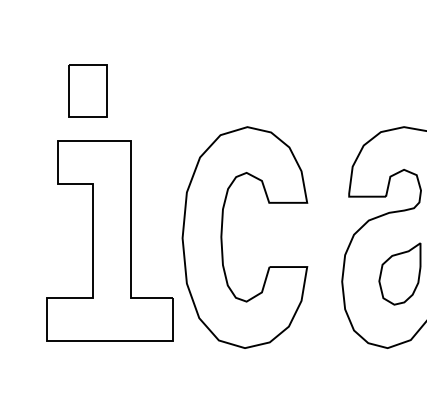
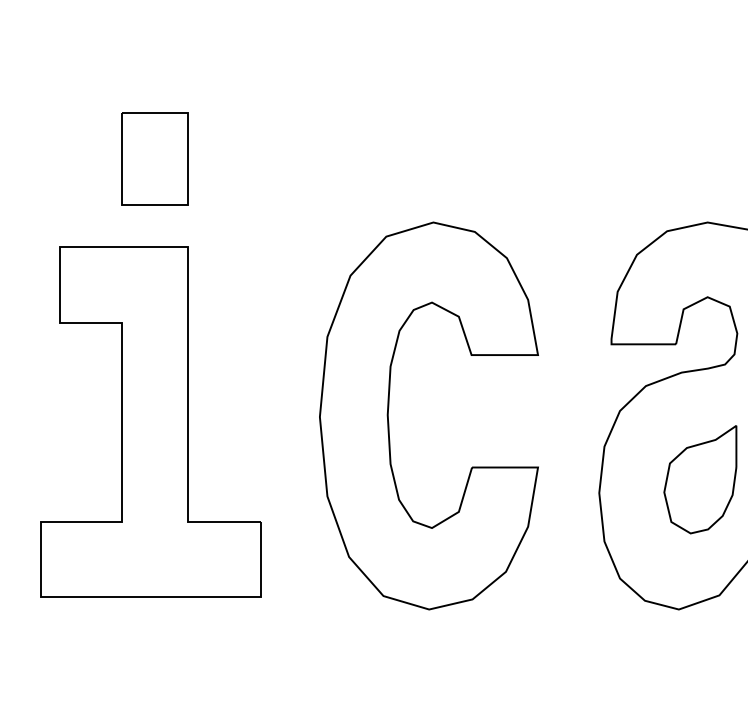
part: (109, 240) -> (149, 421), moved

